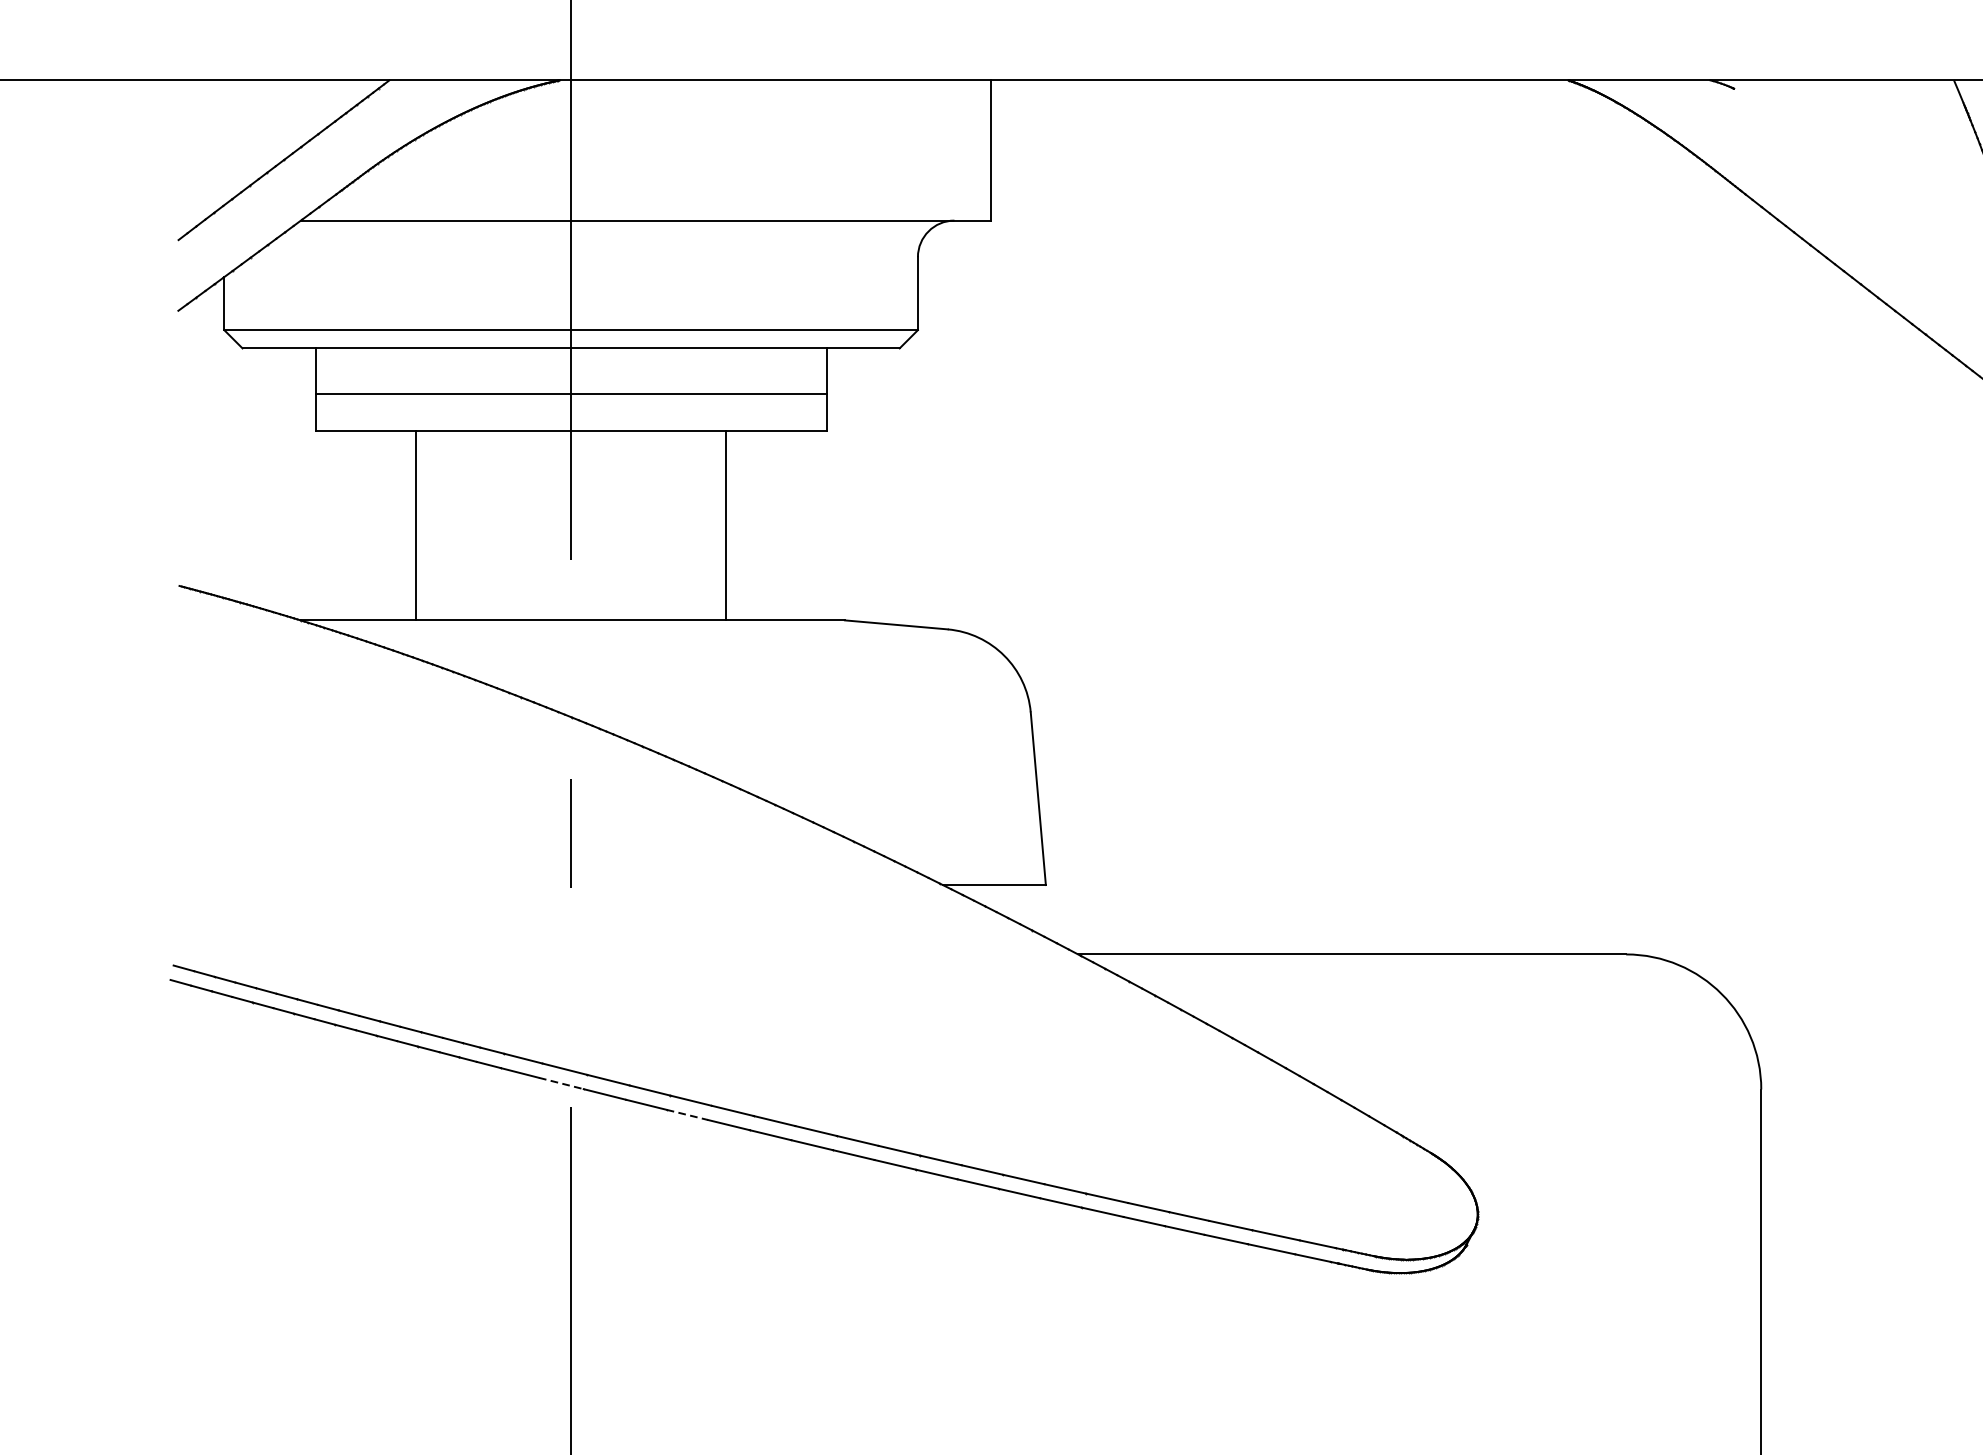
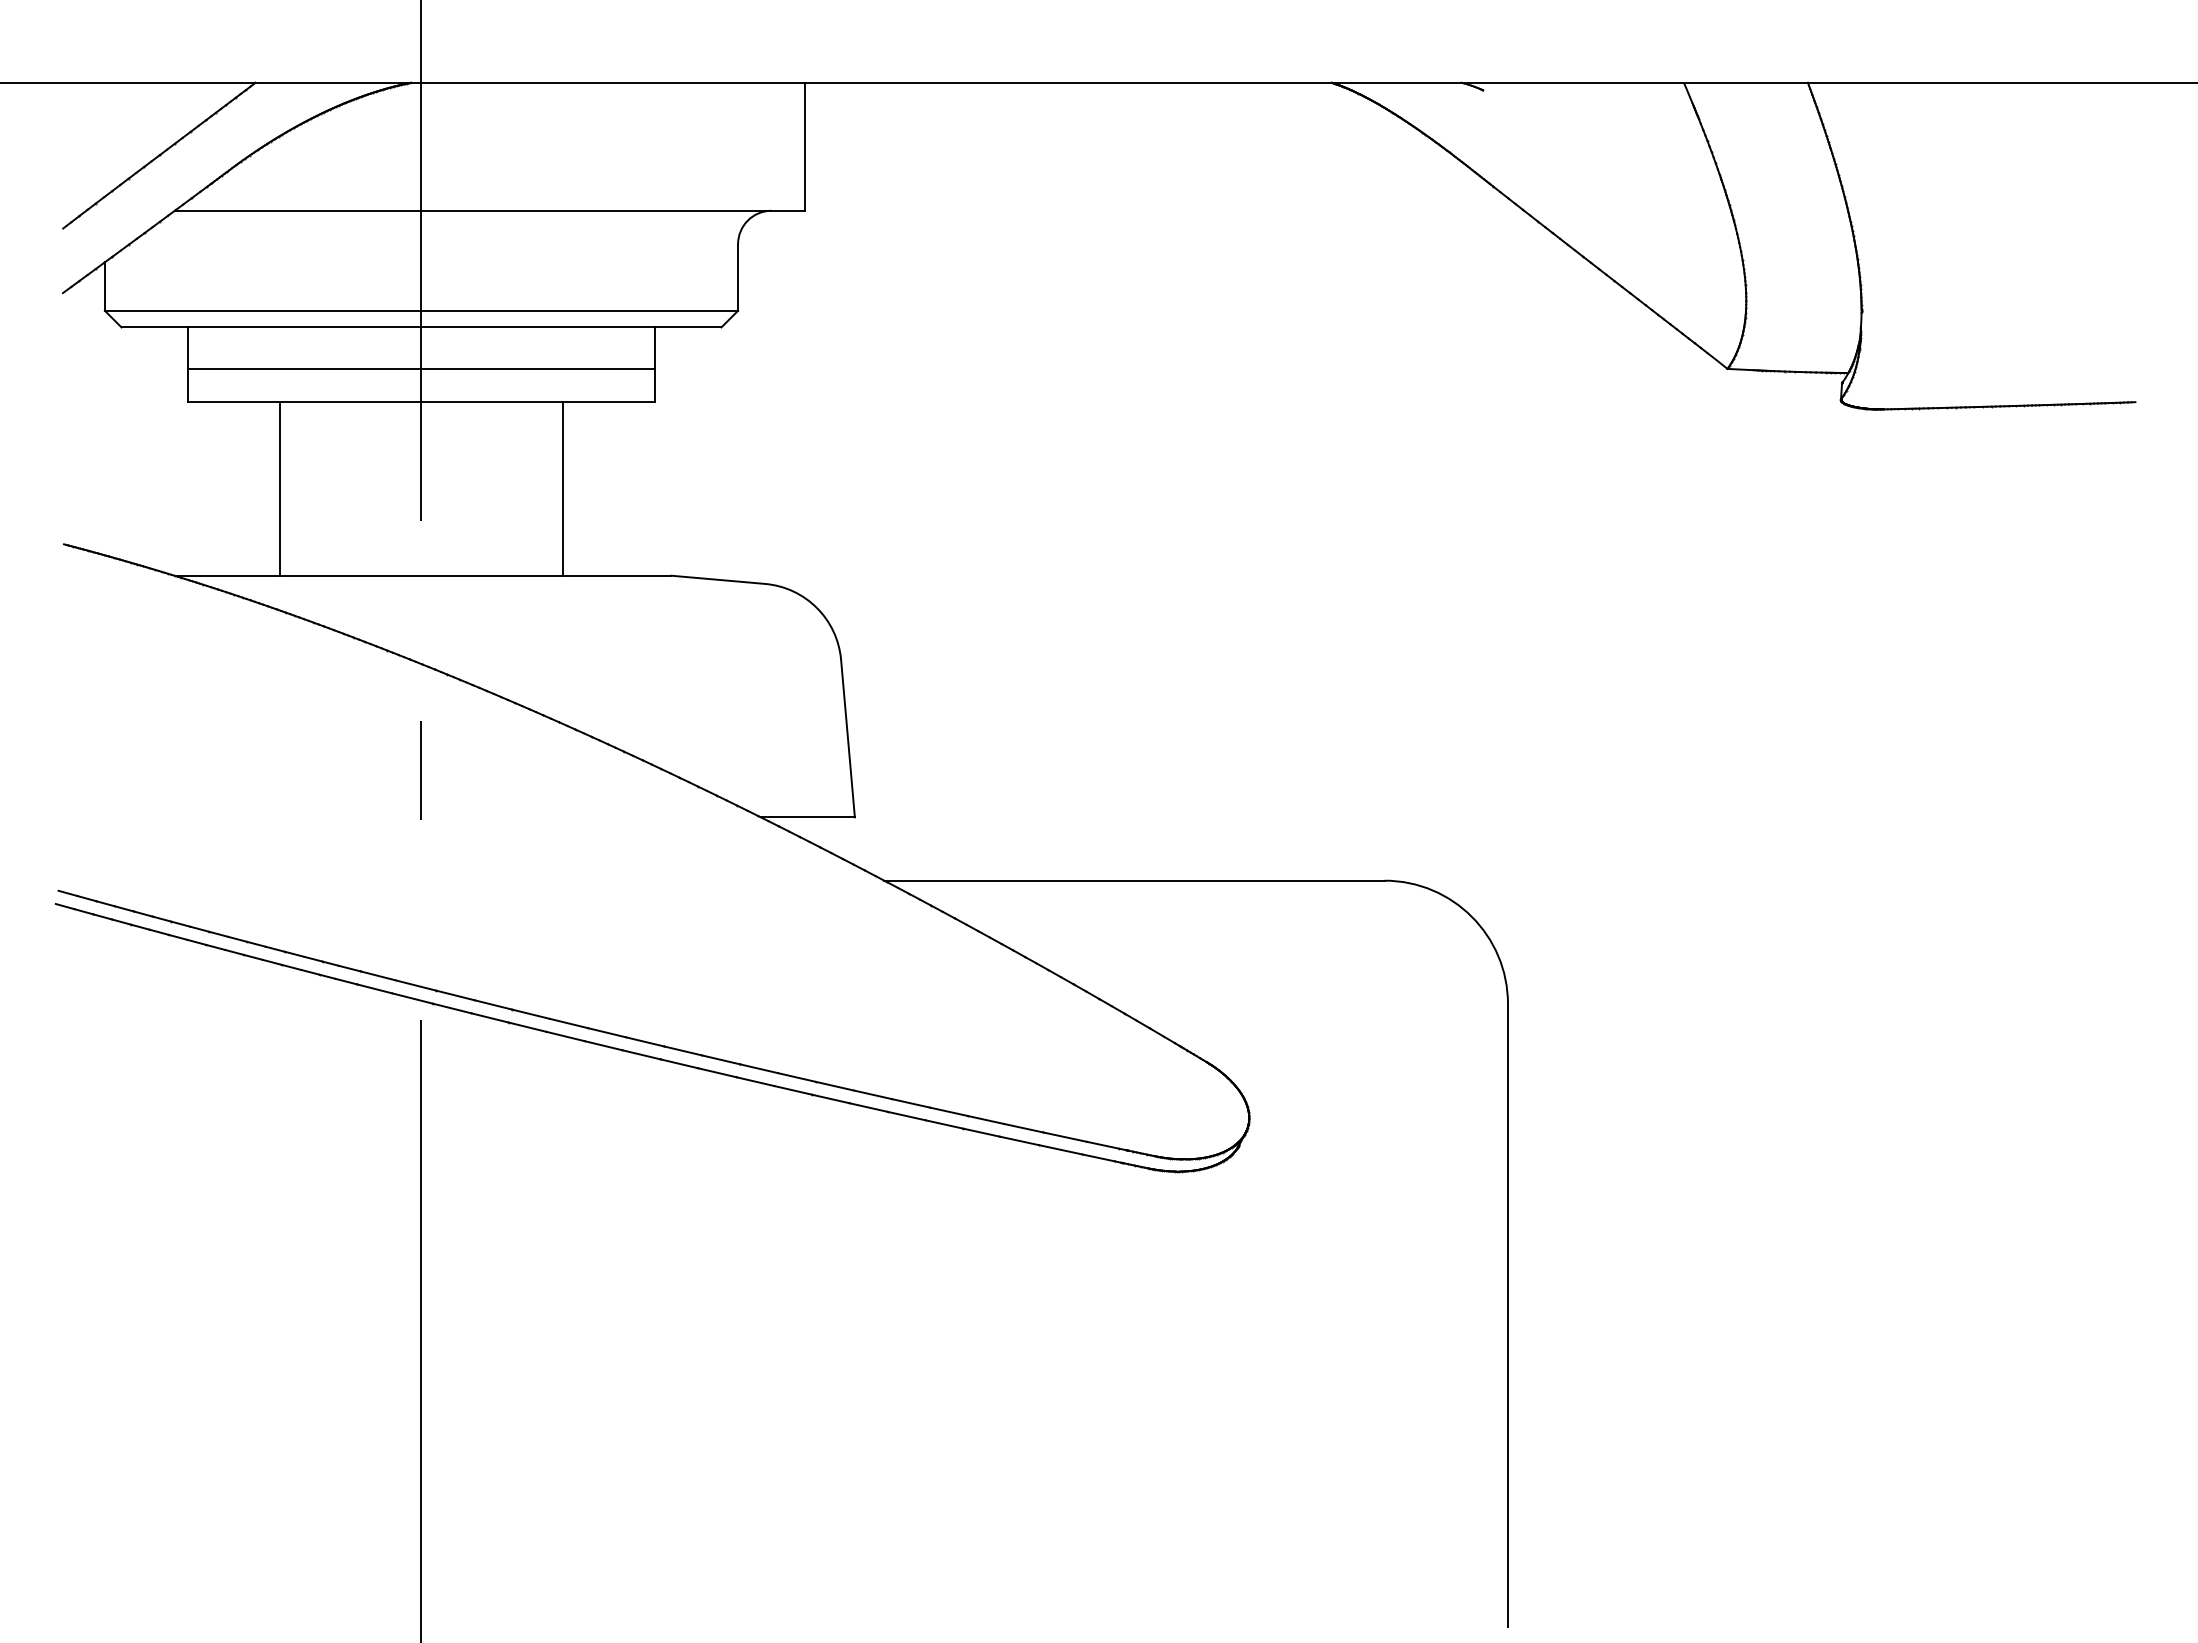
line: (562, 1083) -> (413, 998), dashed -> solid
line: (688, 1115) -> (528, 1027), dashed -> solid

